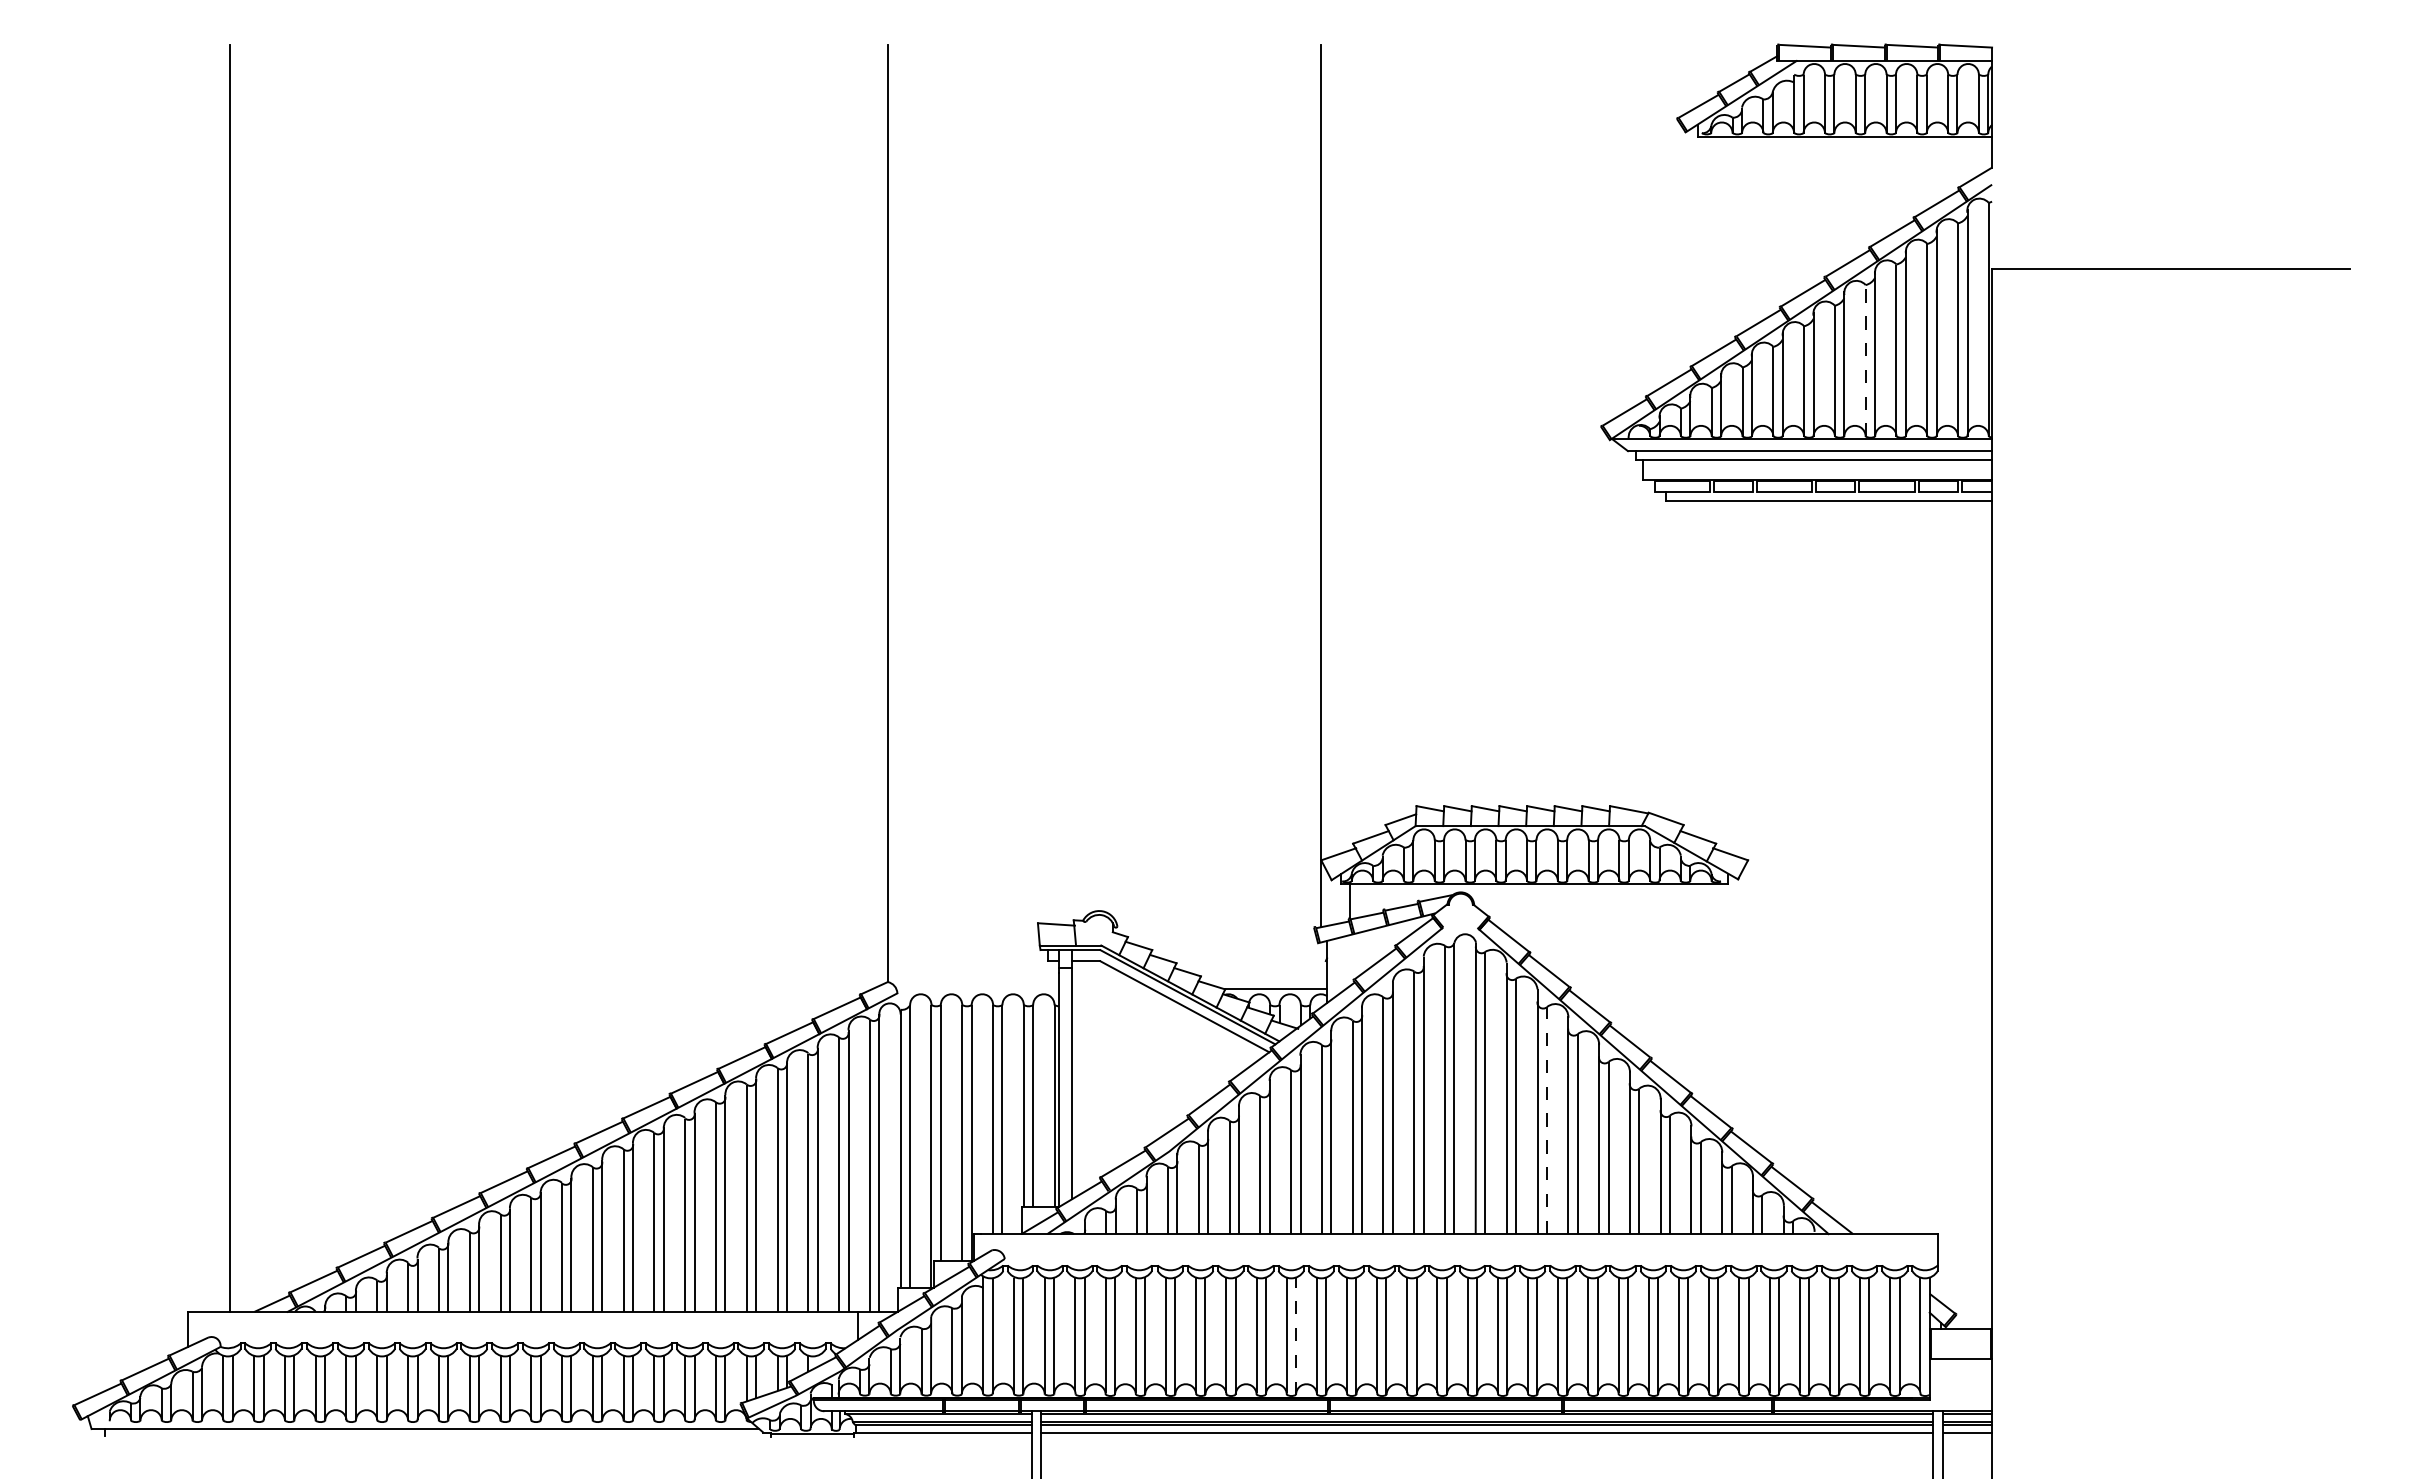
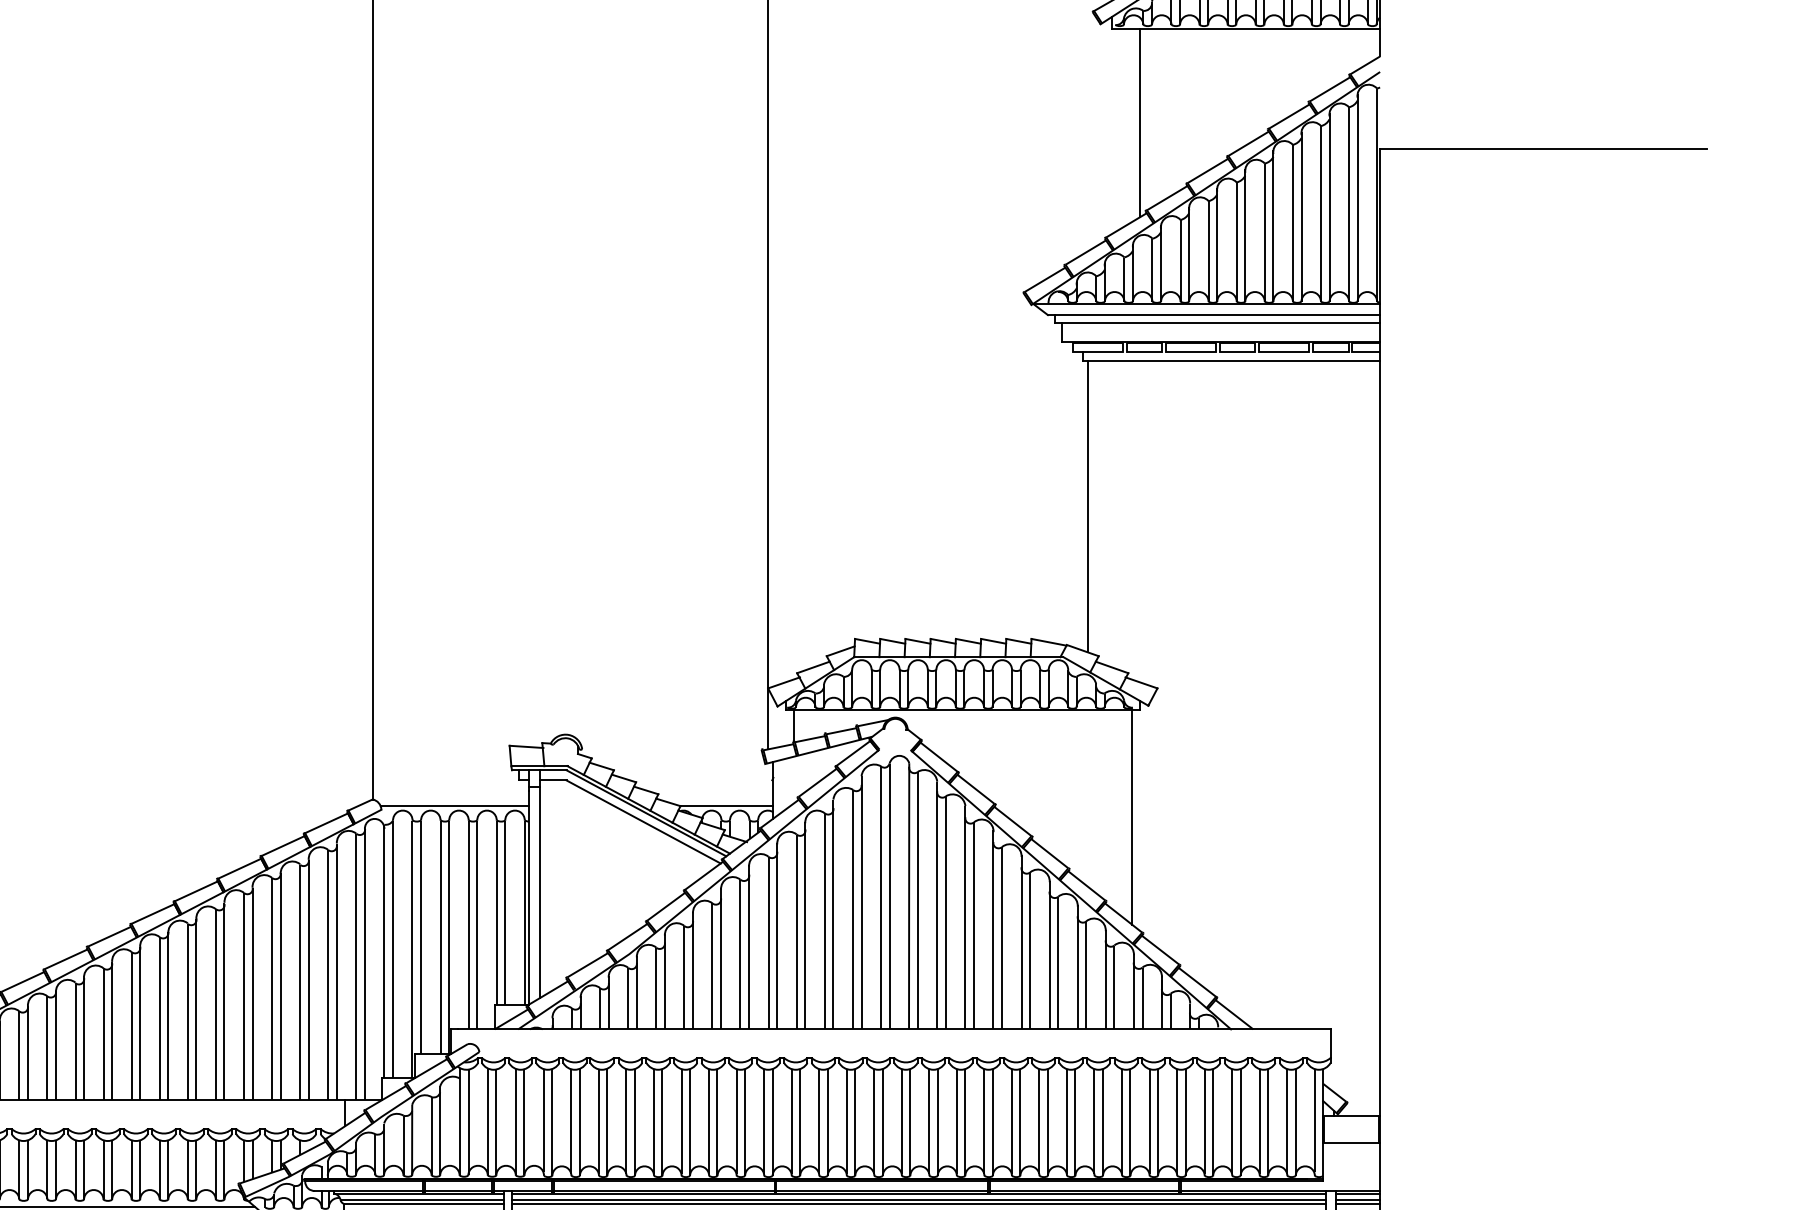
line: (1729, 240) -> (1140, 122), added
line: (1865, 361) -> (1264, 233), dashed -> solid
line: (1671, 660) -> (1087, 506), added
line: (977, 989) -> (454, 806), added
line: (1720, 1001) -> (1132, 817), added
line: (1546, 1120) -> (973, 925), dashed -> solid
line: (1295, 1336) -> (744, 1122), dashed -> solid

